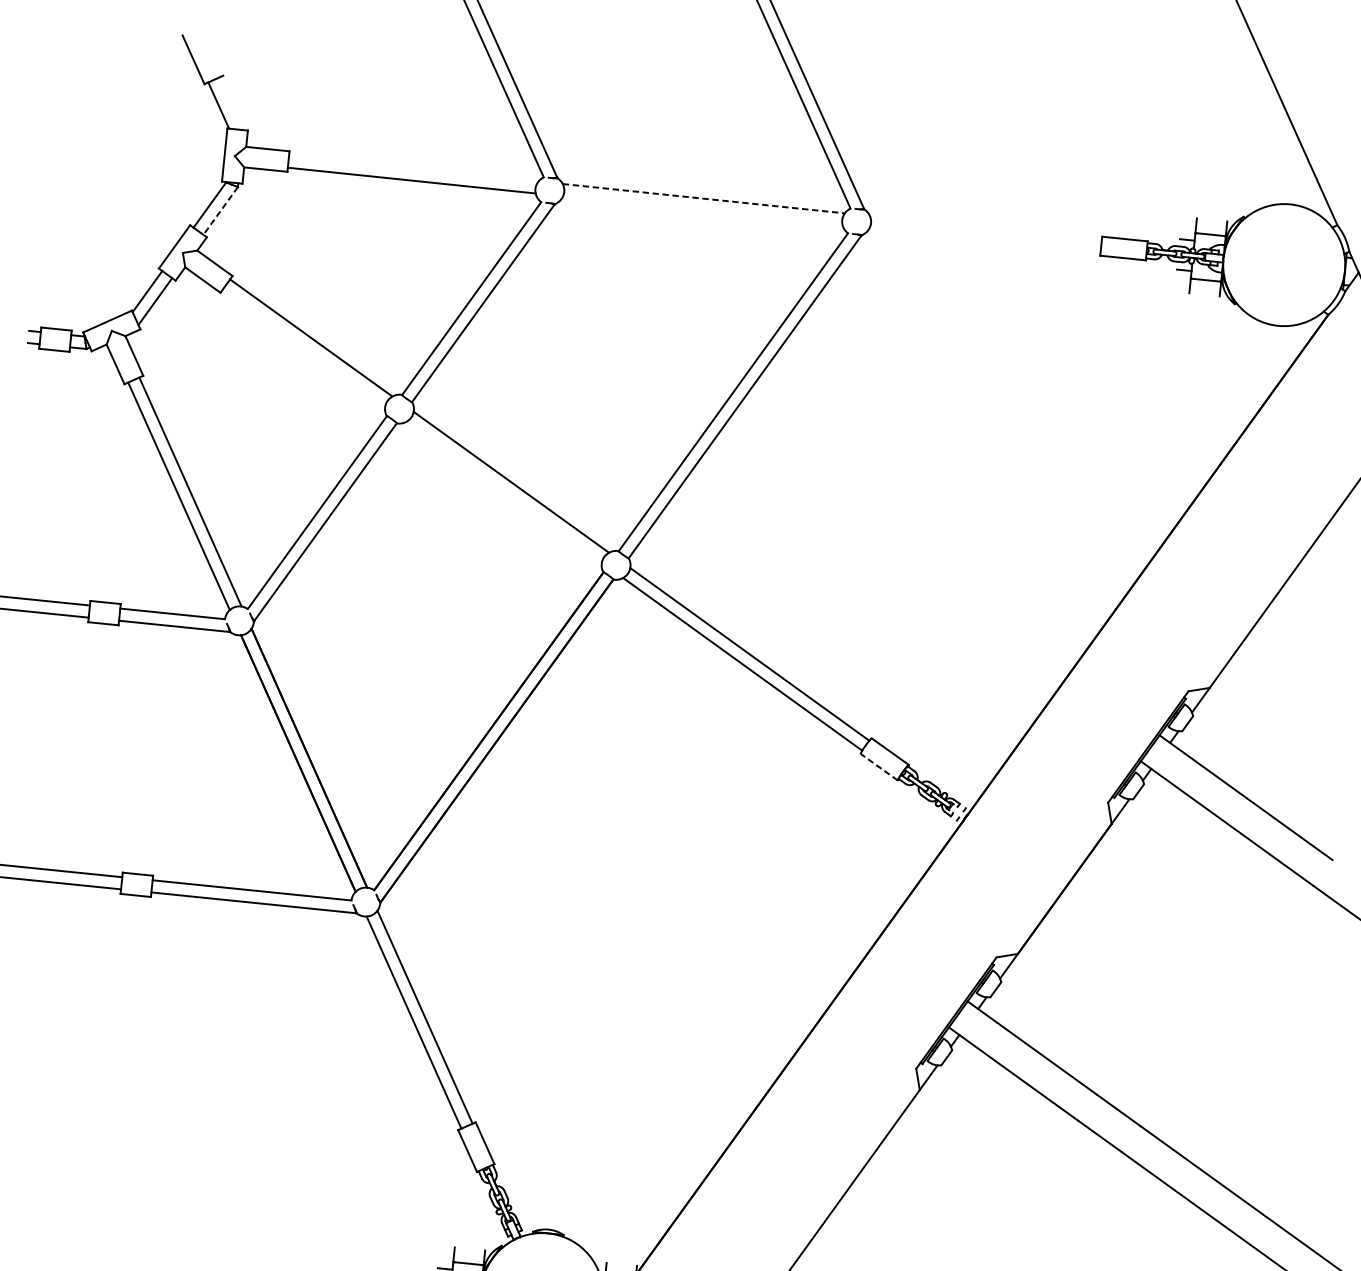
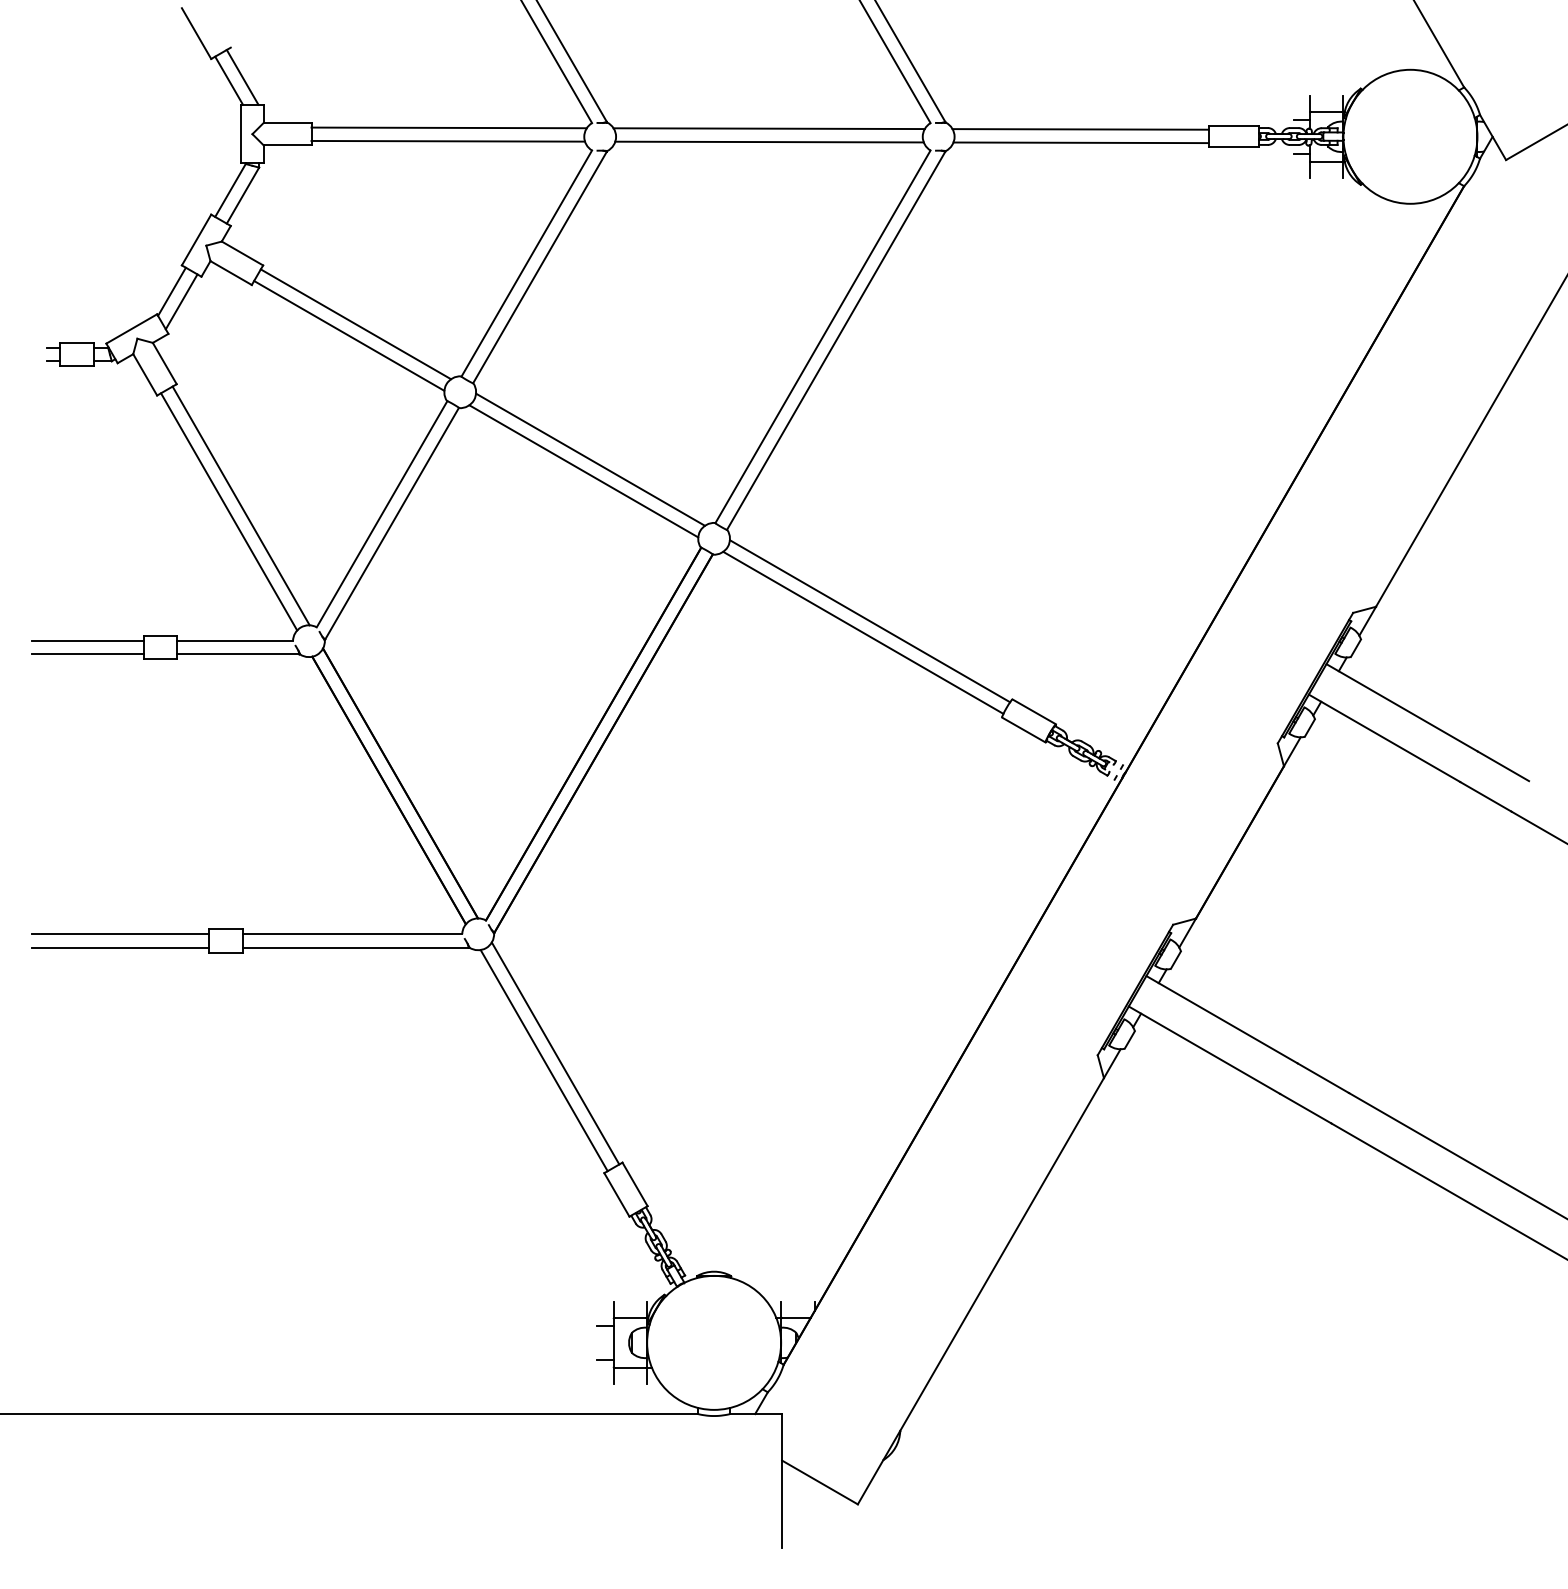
line: (231, 102) -> (242, 76), added
line: (413, 168) -> (448, 127), added
line: (704, 198) -> (769, 128), dashed -> solid
line: (702, 210) -> (769, 141), added
line: (220, 211) -> (242, 196), dashed -> solid
line: (985, 228) -> (1080, 129), added
line: (984, 239) -> (1080, 142), added
line: (304, 347) -> (349, 335), added
line: (503, 492) -> (583, 471), added
line: (878, 766) -> (1023, 729), dashed -> solid

